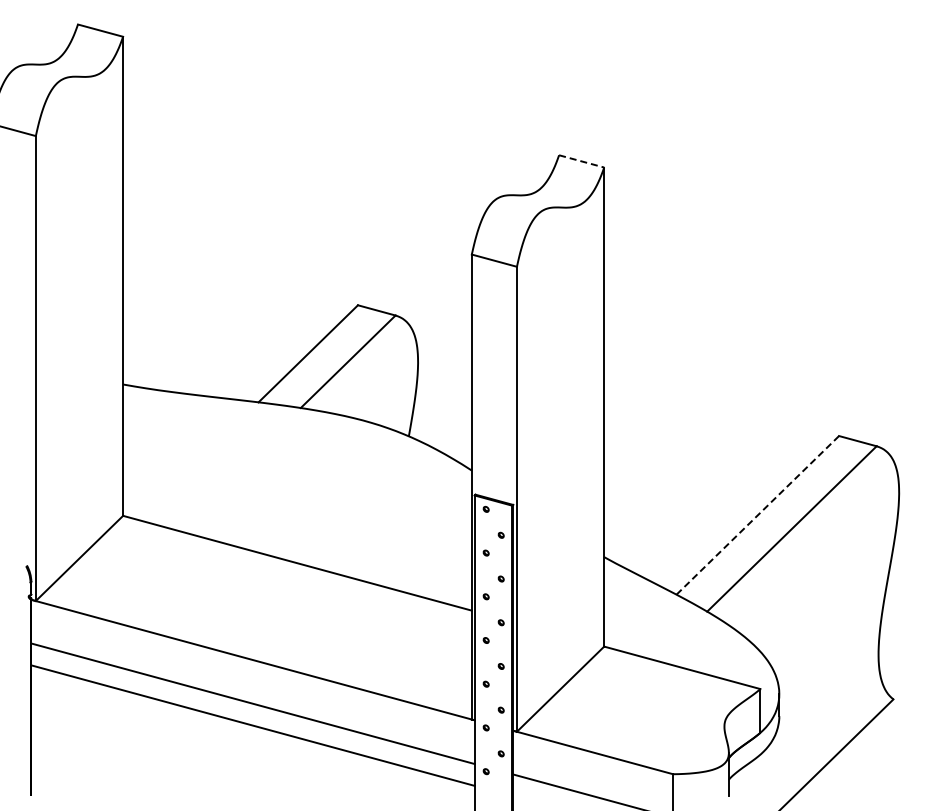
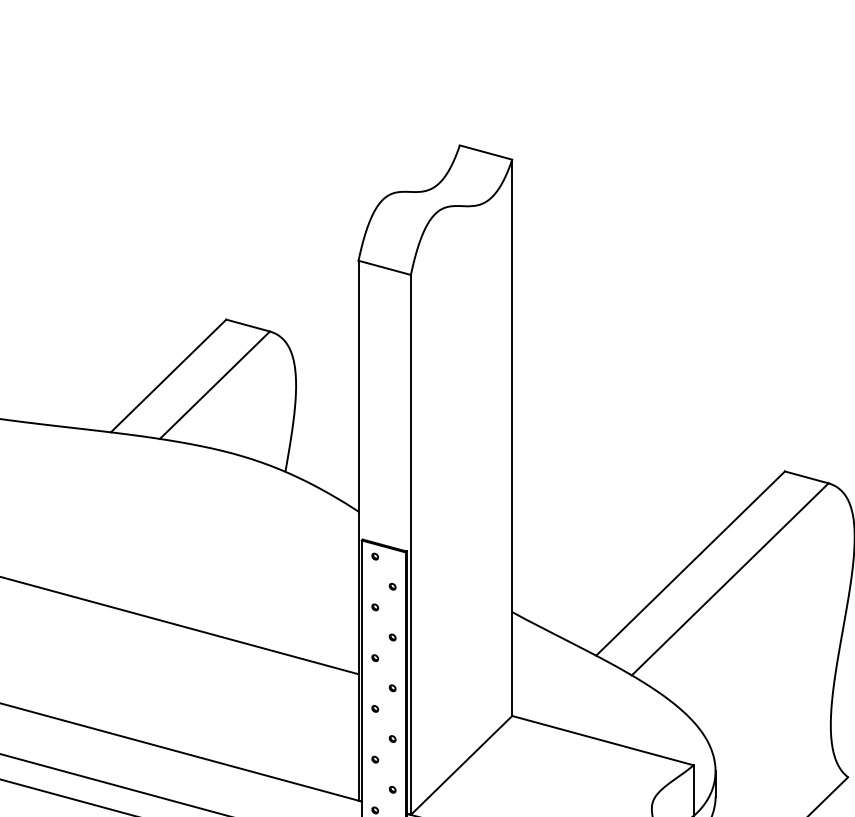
line: (582, 161) -> (487, 152), dashed -> solid
line: (757, 515) -> (690, 563), dashed -> solid

